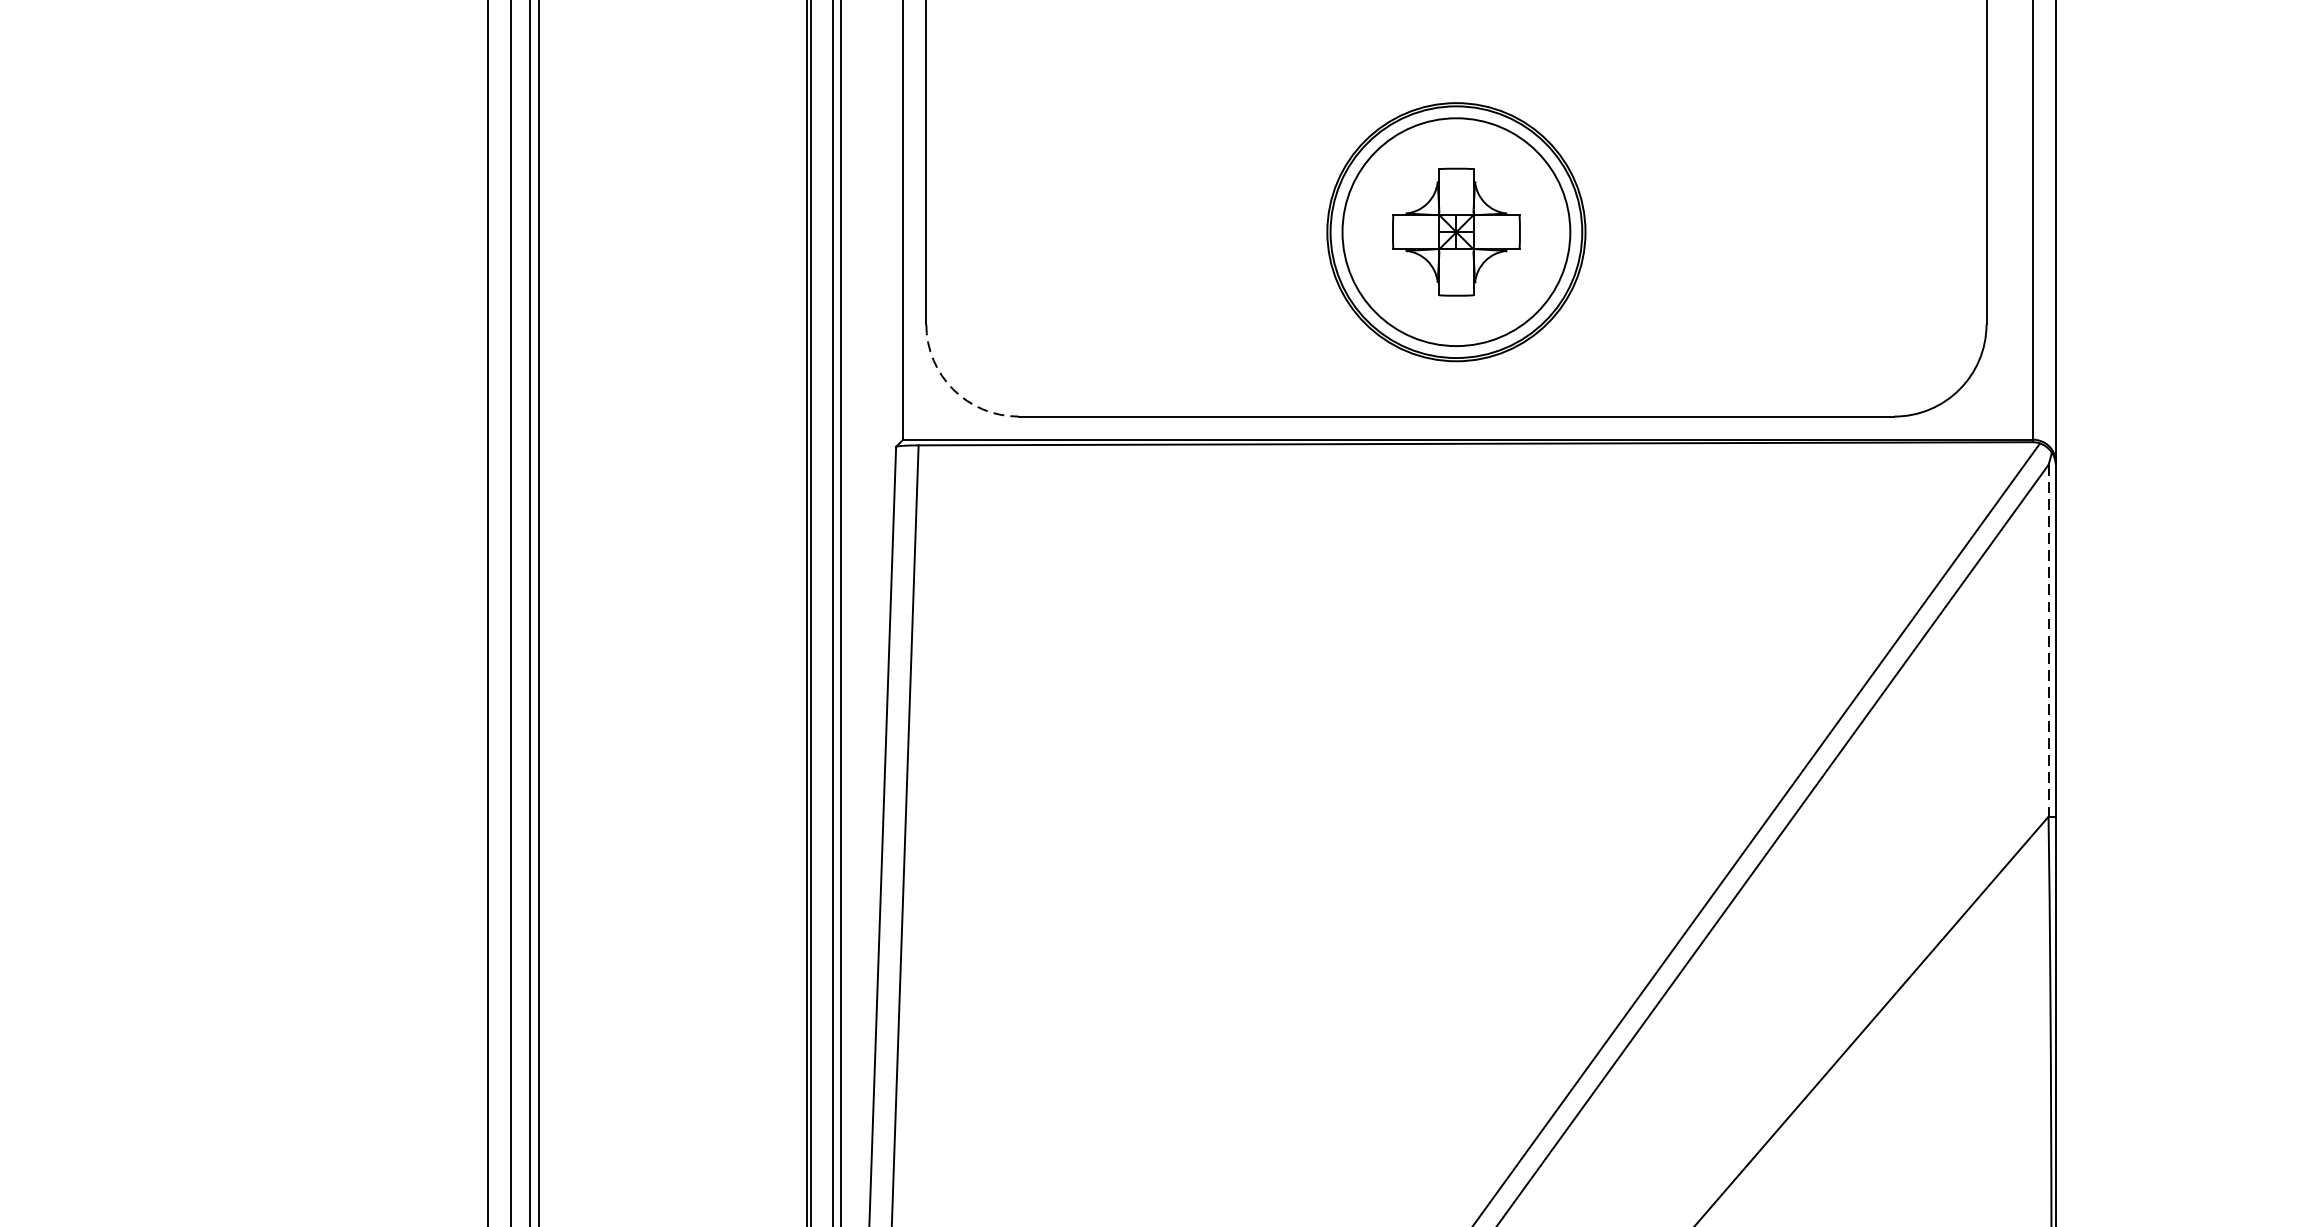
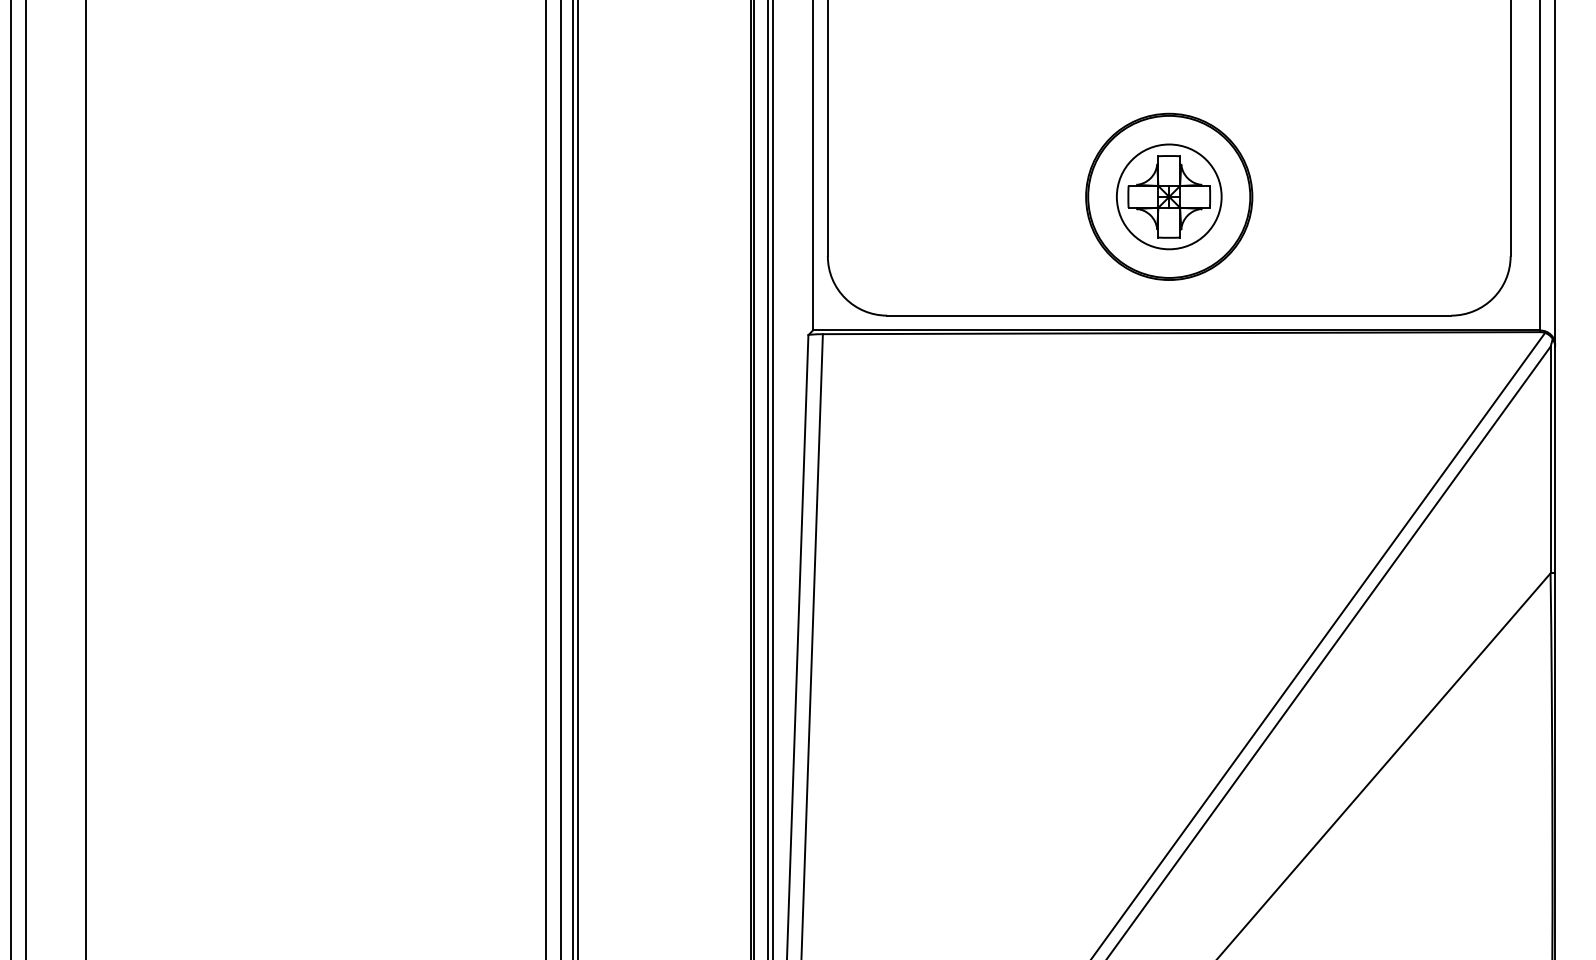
circle: (1455, 231) -> (1168, 196), size x0.71
arc: (953, 389) -> (845, 298), dashed -> solid
line: (2048, 641) -> (1550, 460), dashed -> solid

